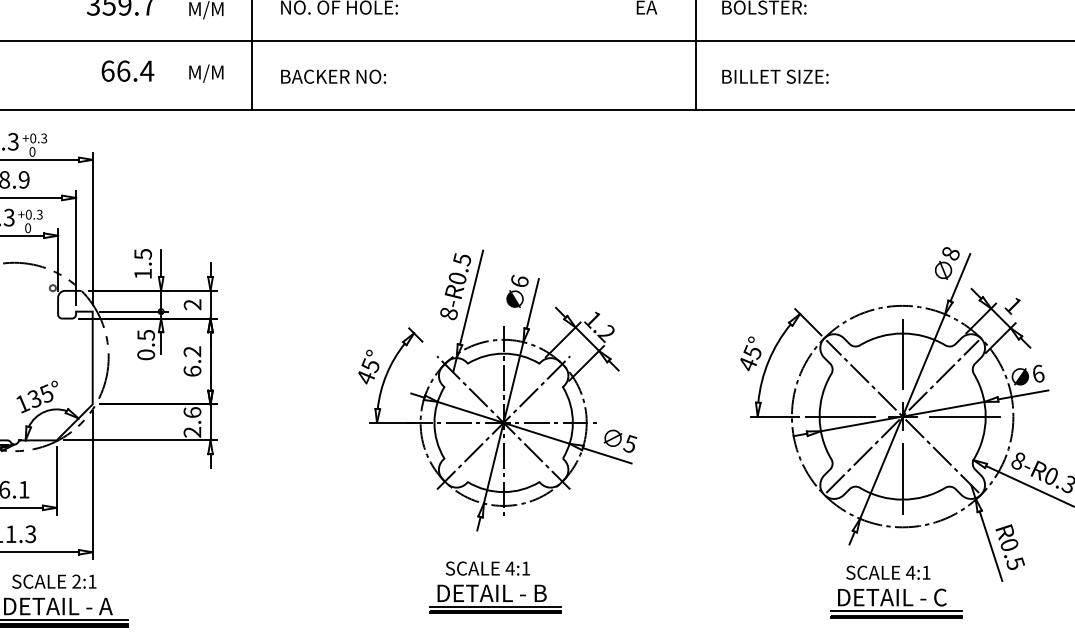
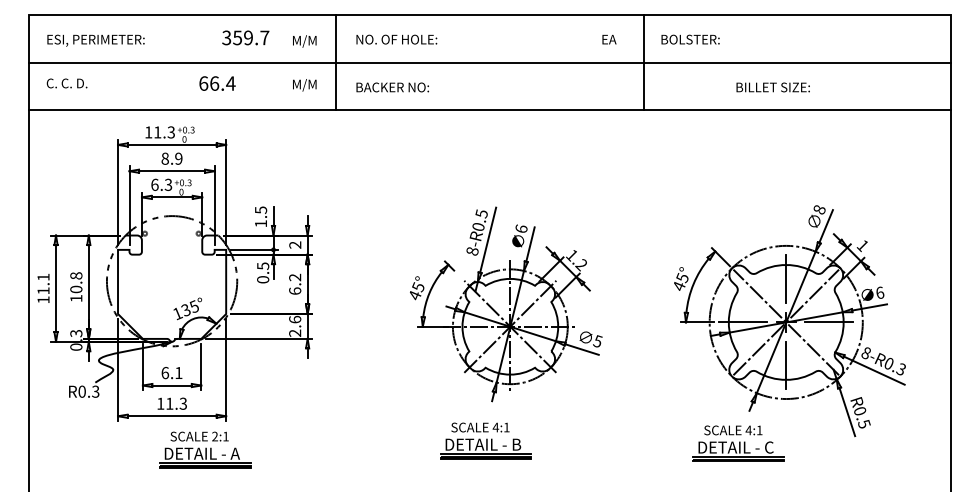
text: (127, 71) -> (217, 83), moved
text: (774, 76) -> (772, 87), moved
part: (495, 587) -> (485, 440), moved
part: (895, 591) -> (738, 443), moved

